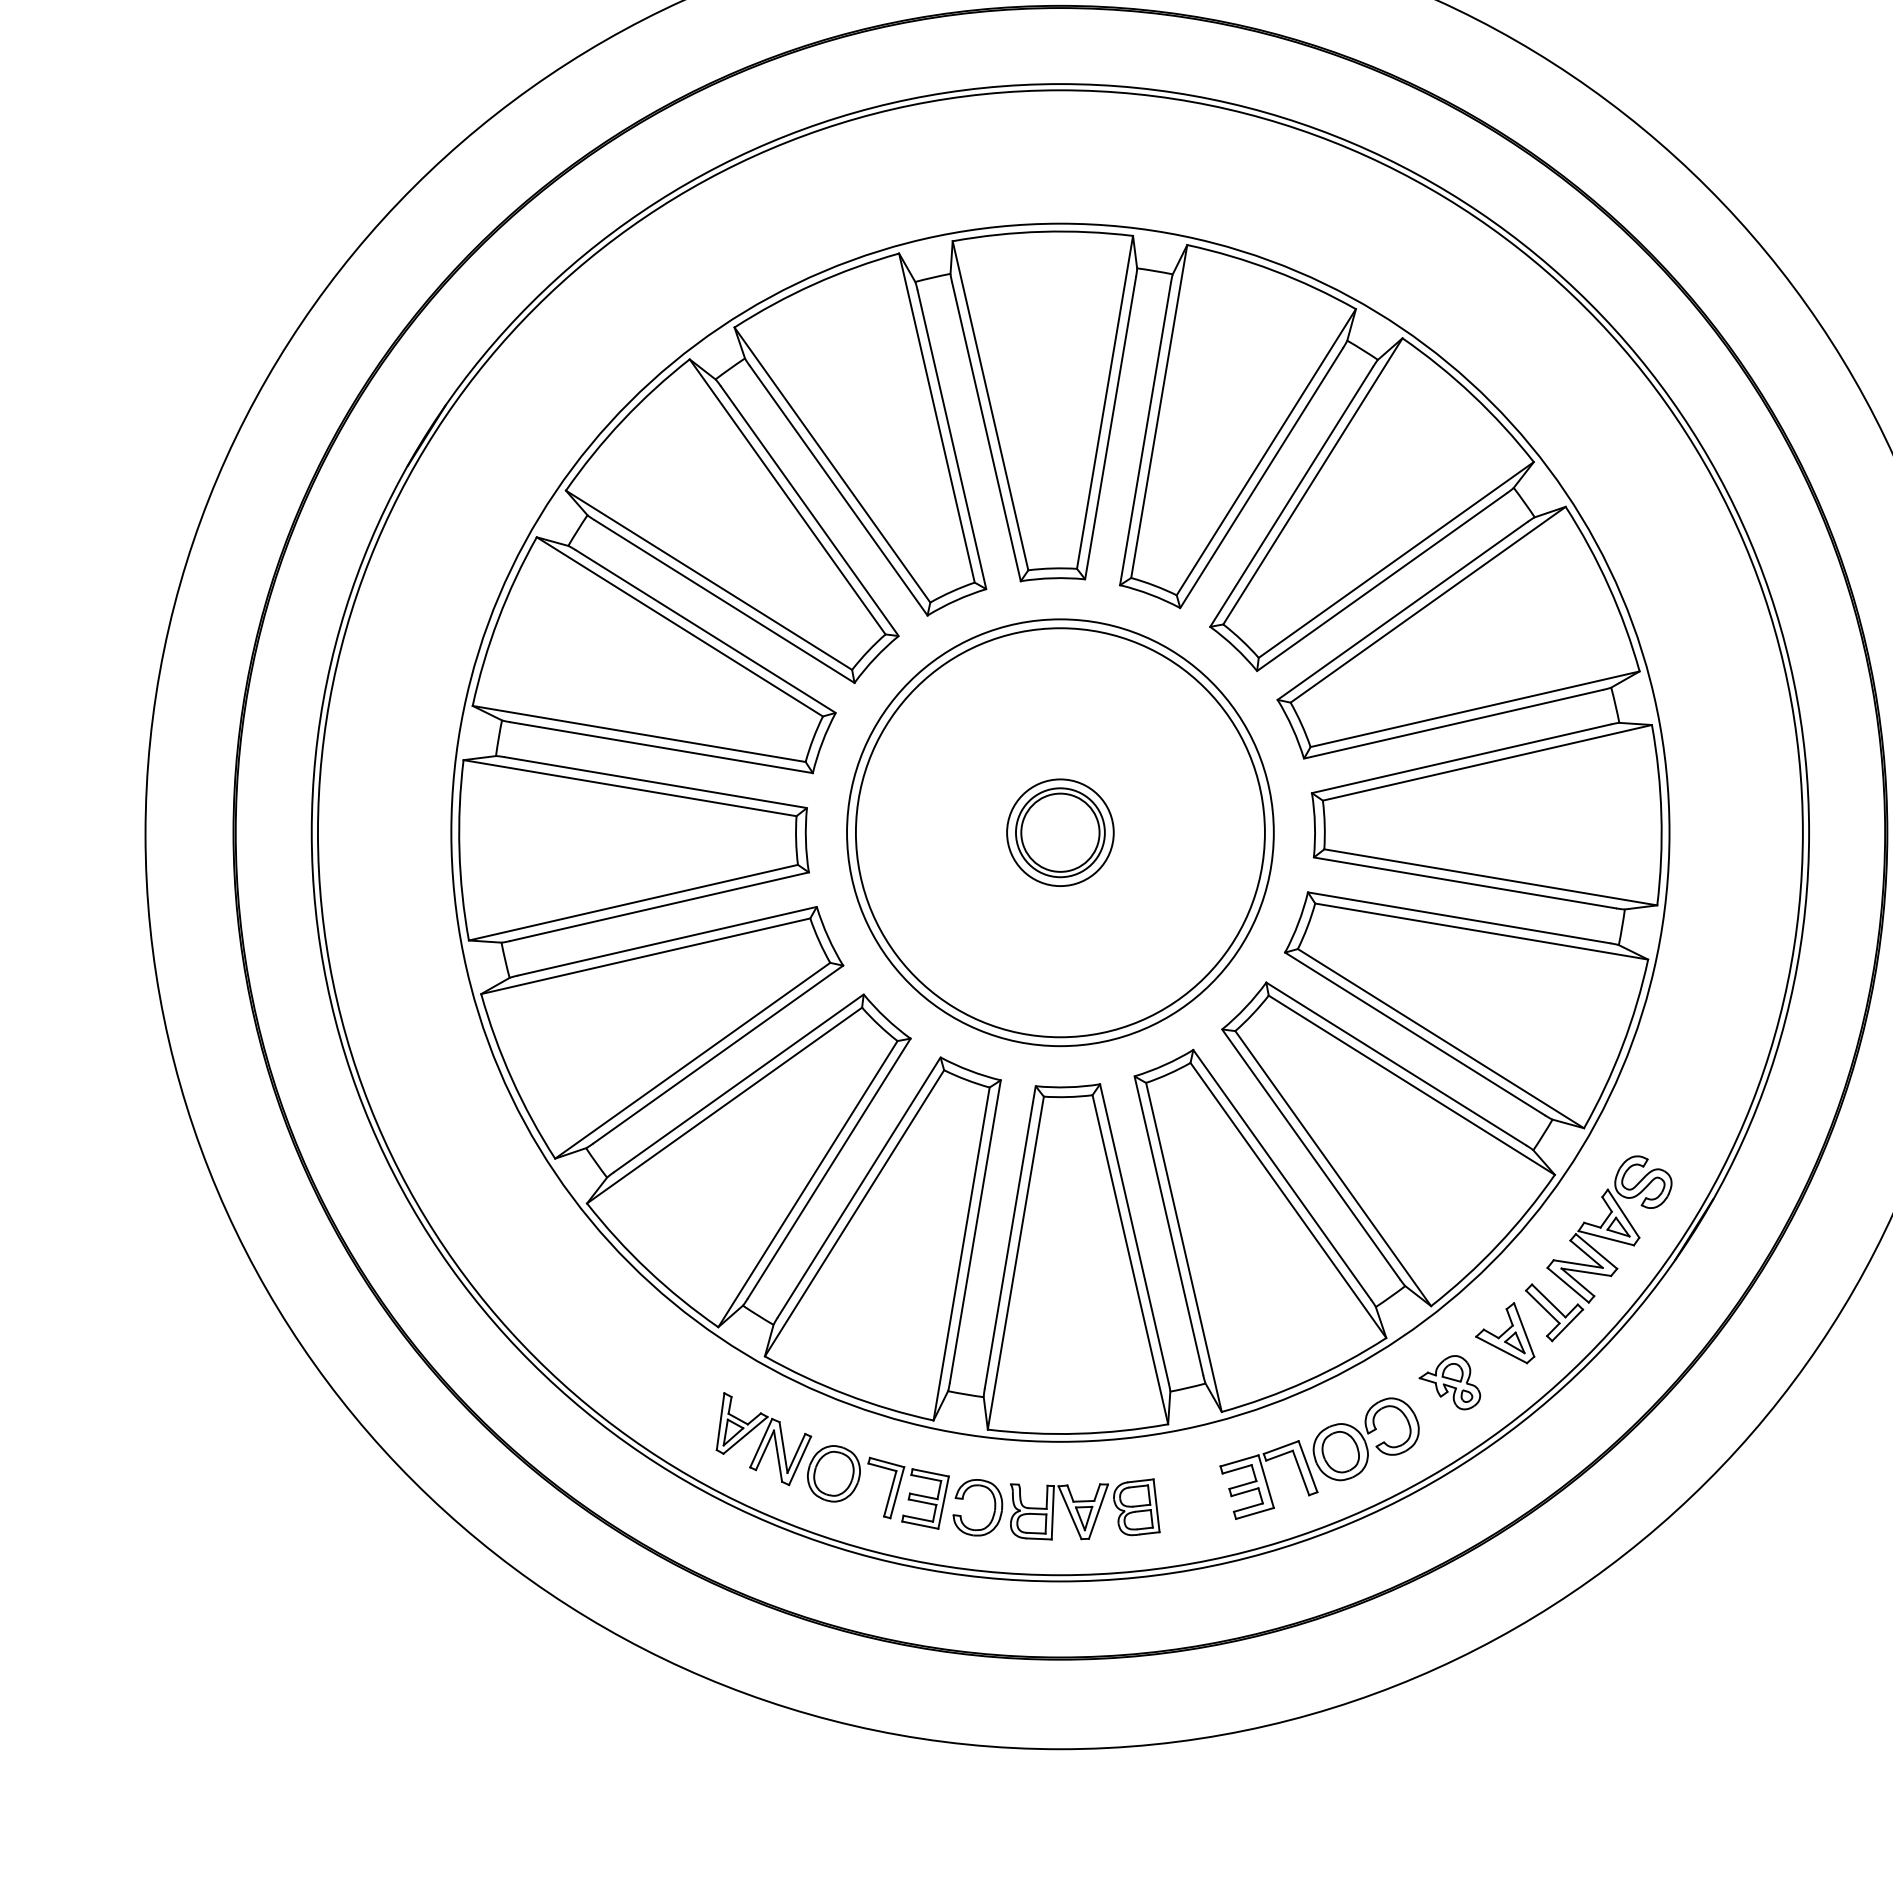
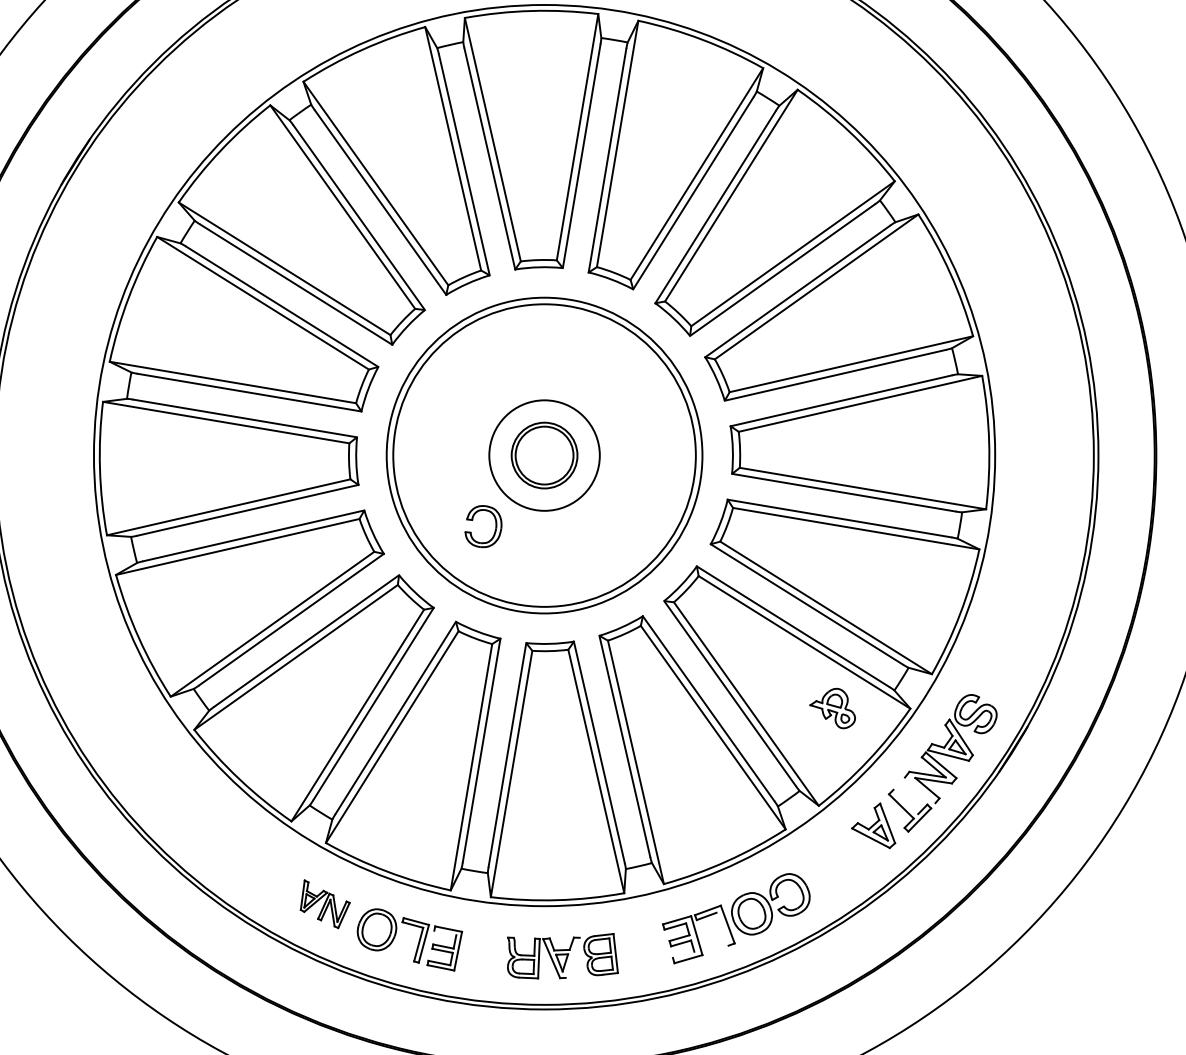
circle: (1060, 832) -> (544, 455), size x1.4
line: (1567, 1284) -> (919, 789), removed
line: (1548, 1300) -> (905, 801), removed
part: (1449, 1382) -> (832, 708), moved
part: (763, 1439) -> (324, 904), size x0.7
line: (1300, 1472) -> (722, 928), removed
line: (926, 1478) -> (445, 933), removed
part: (963, 1499) -> (472, 520), moved
line: (1247, 1507) -> (682, 954), removed
line: (1098, 1511) -> (572, 957), removed

